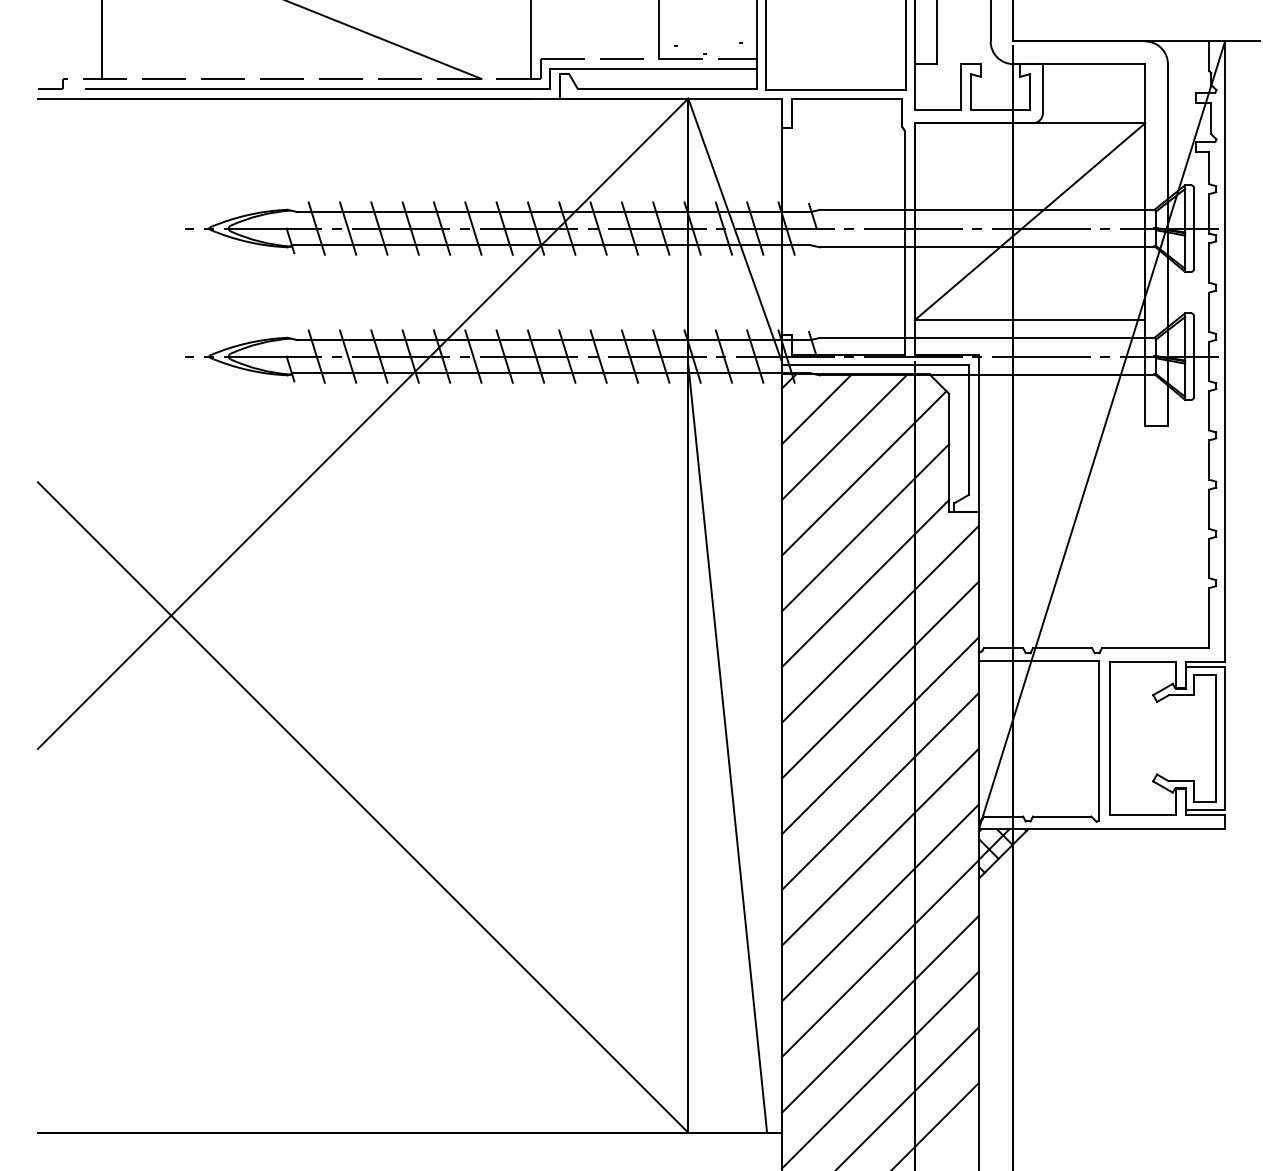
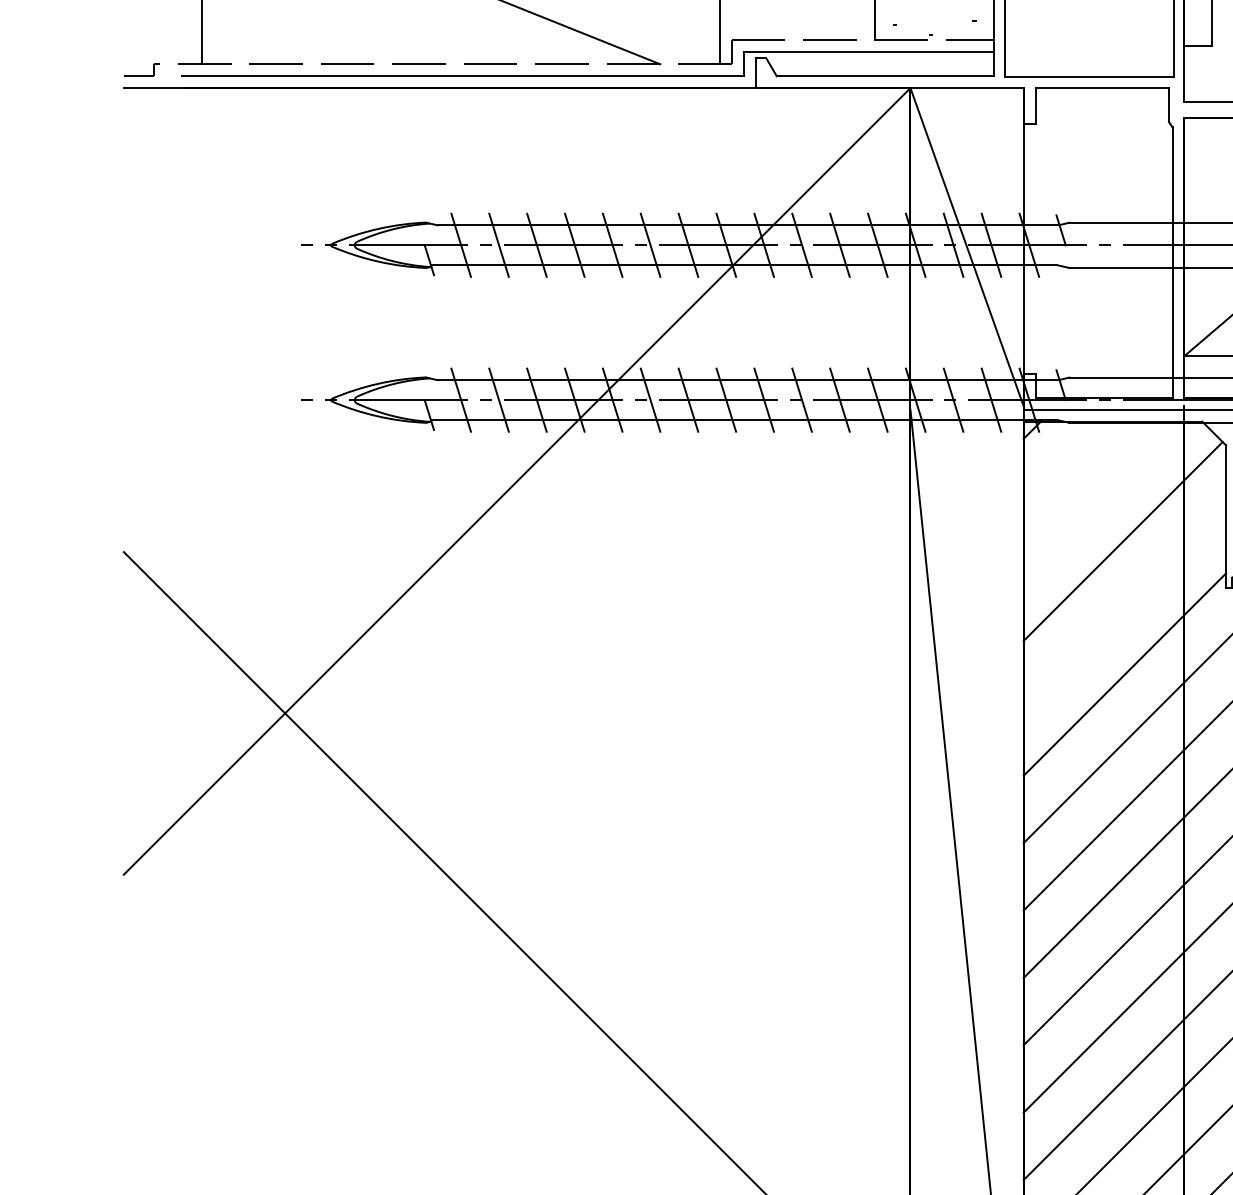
line: (816, 409) -> (1065, 464), removed
line: (844, 437) -> (1099, 497), removed
line: (865, 527) -> (1124, 606), removed

